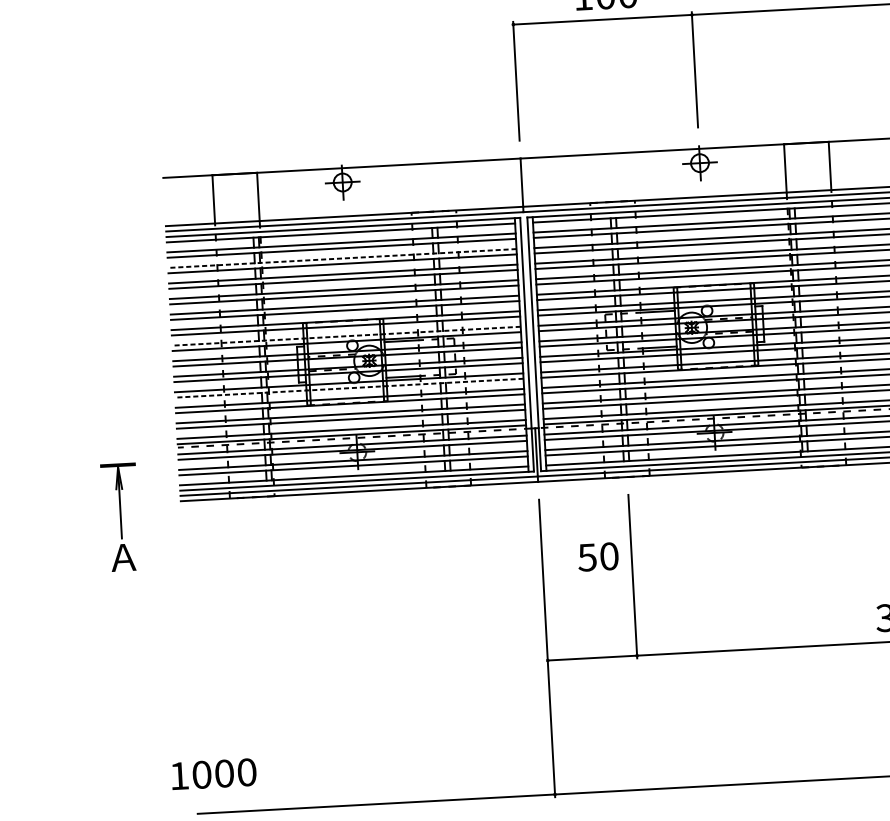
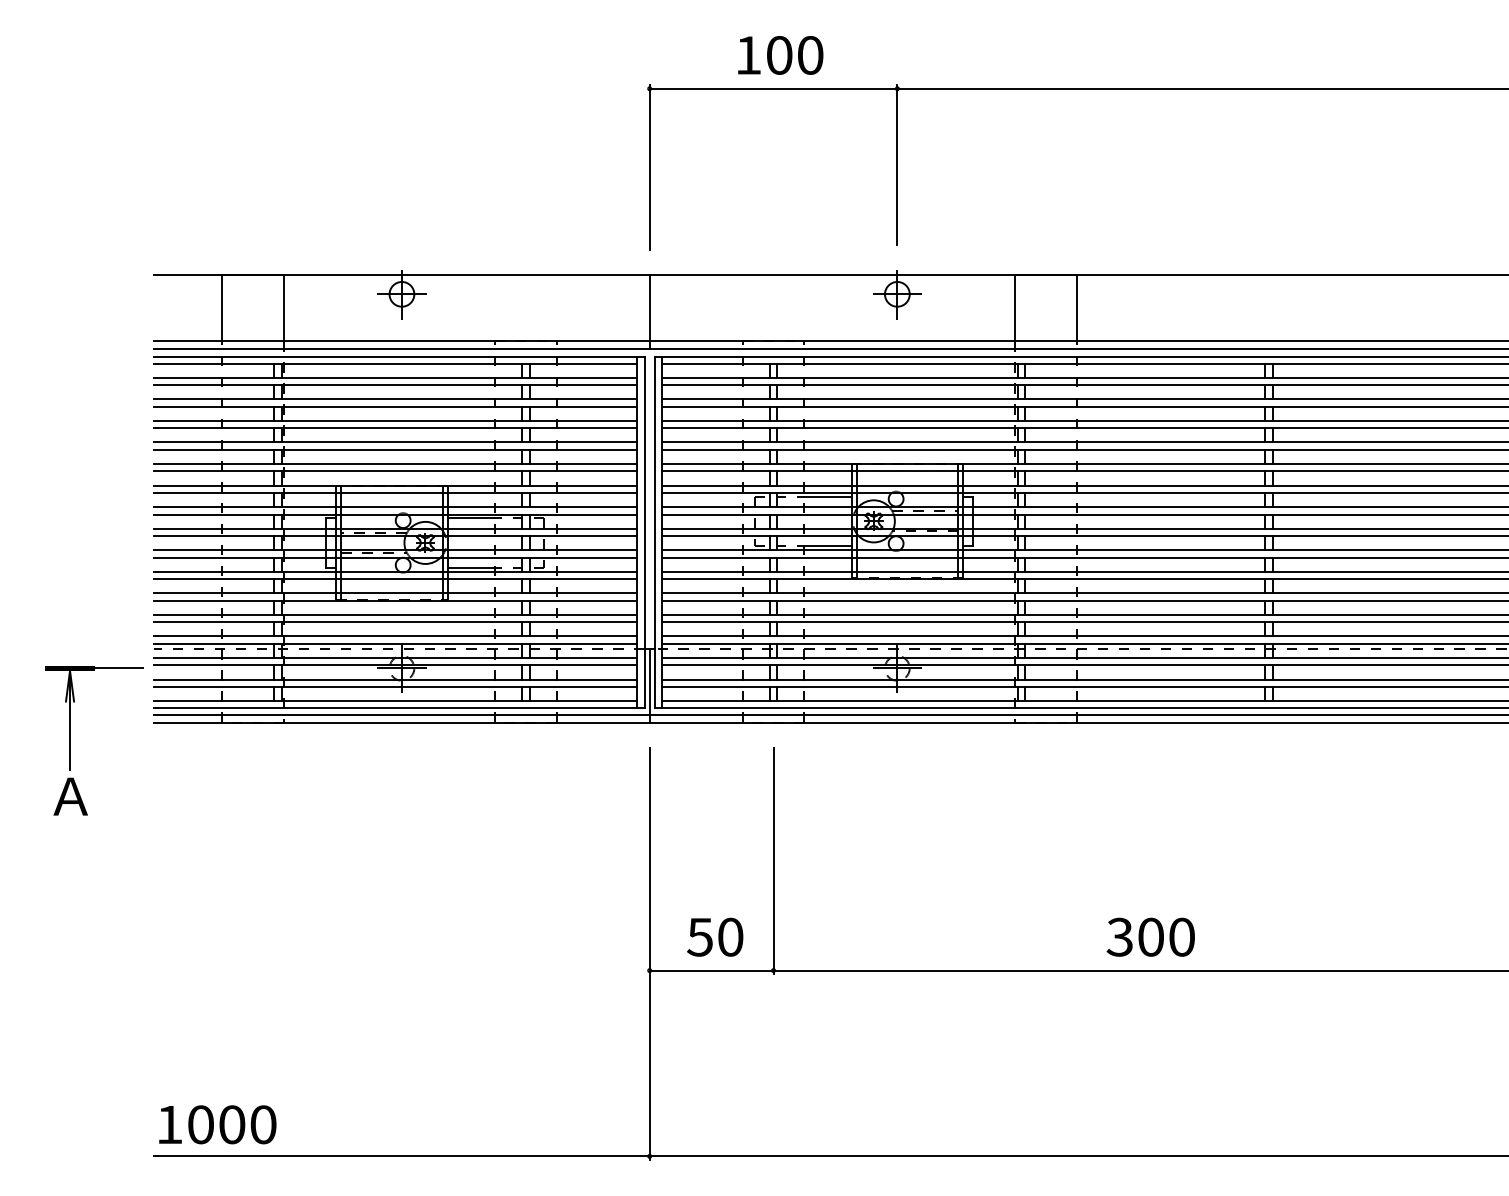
line: (342, 258) -> (395, 399), dashed -> solid
line: (346, 336) -> (395, 507), dashed -> solid
line: (349, 388) -> (395, 579), dashed -> solid
line: (153, 463) -> (119, 668), added
text: (598, 556) -> (715, 936), moved
text: (213, 774) -> (217, 1124), moved

